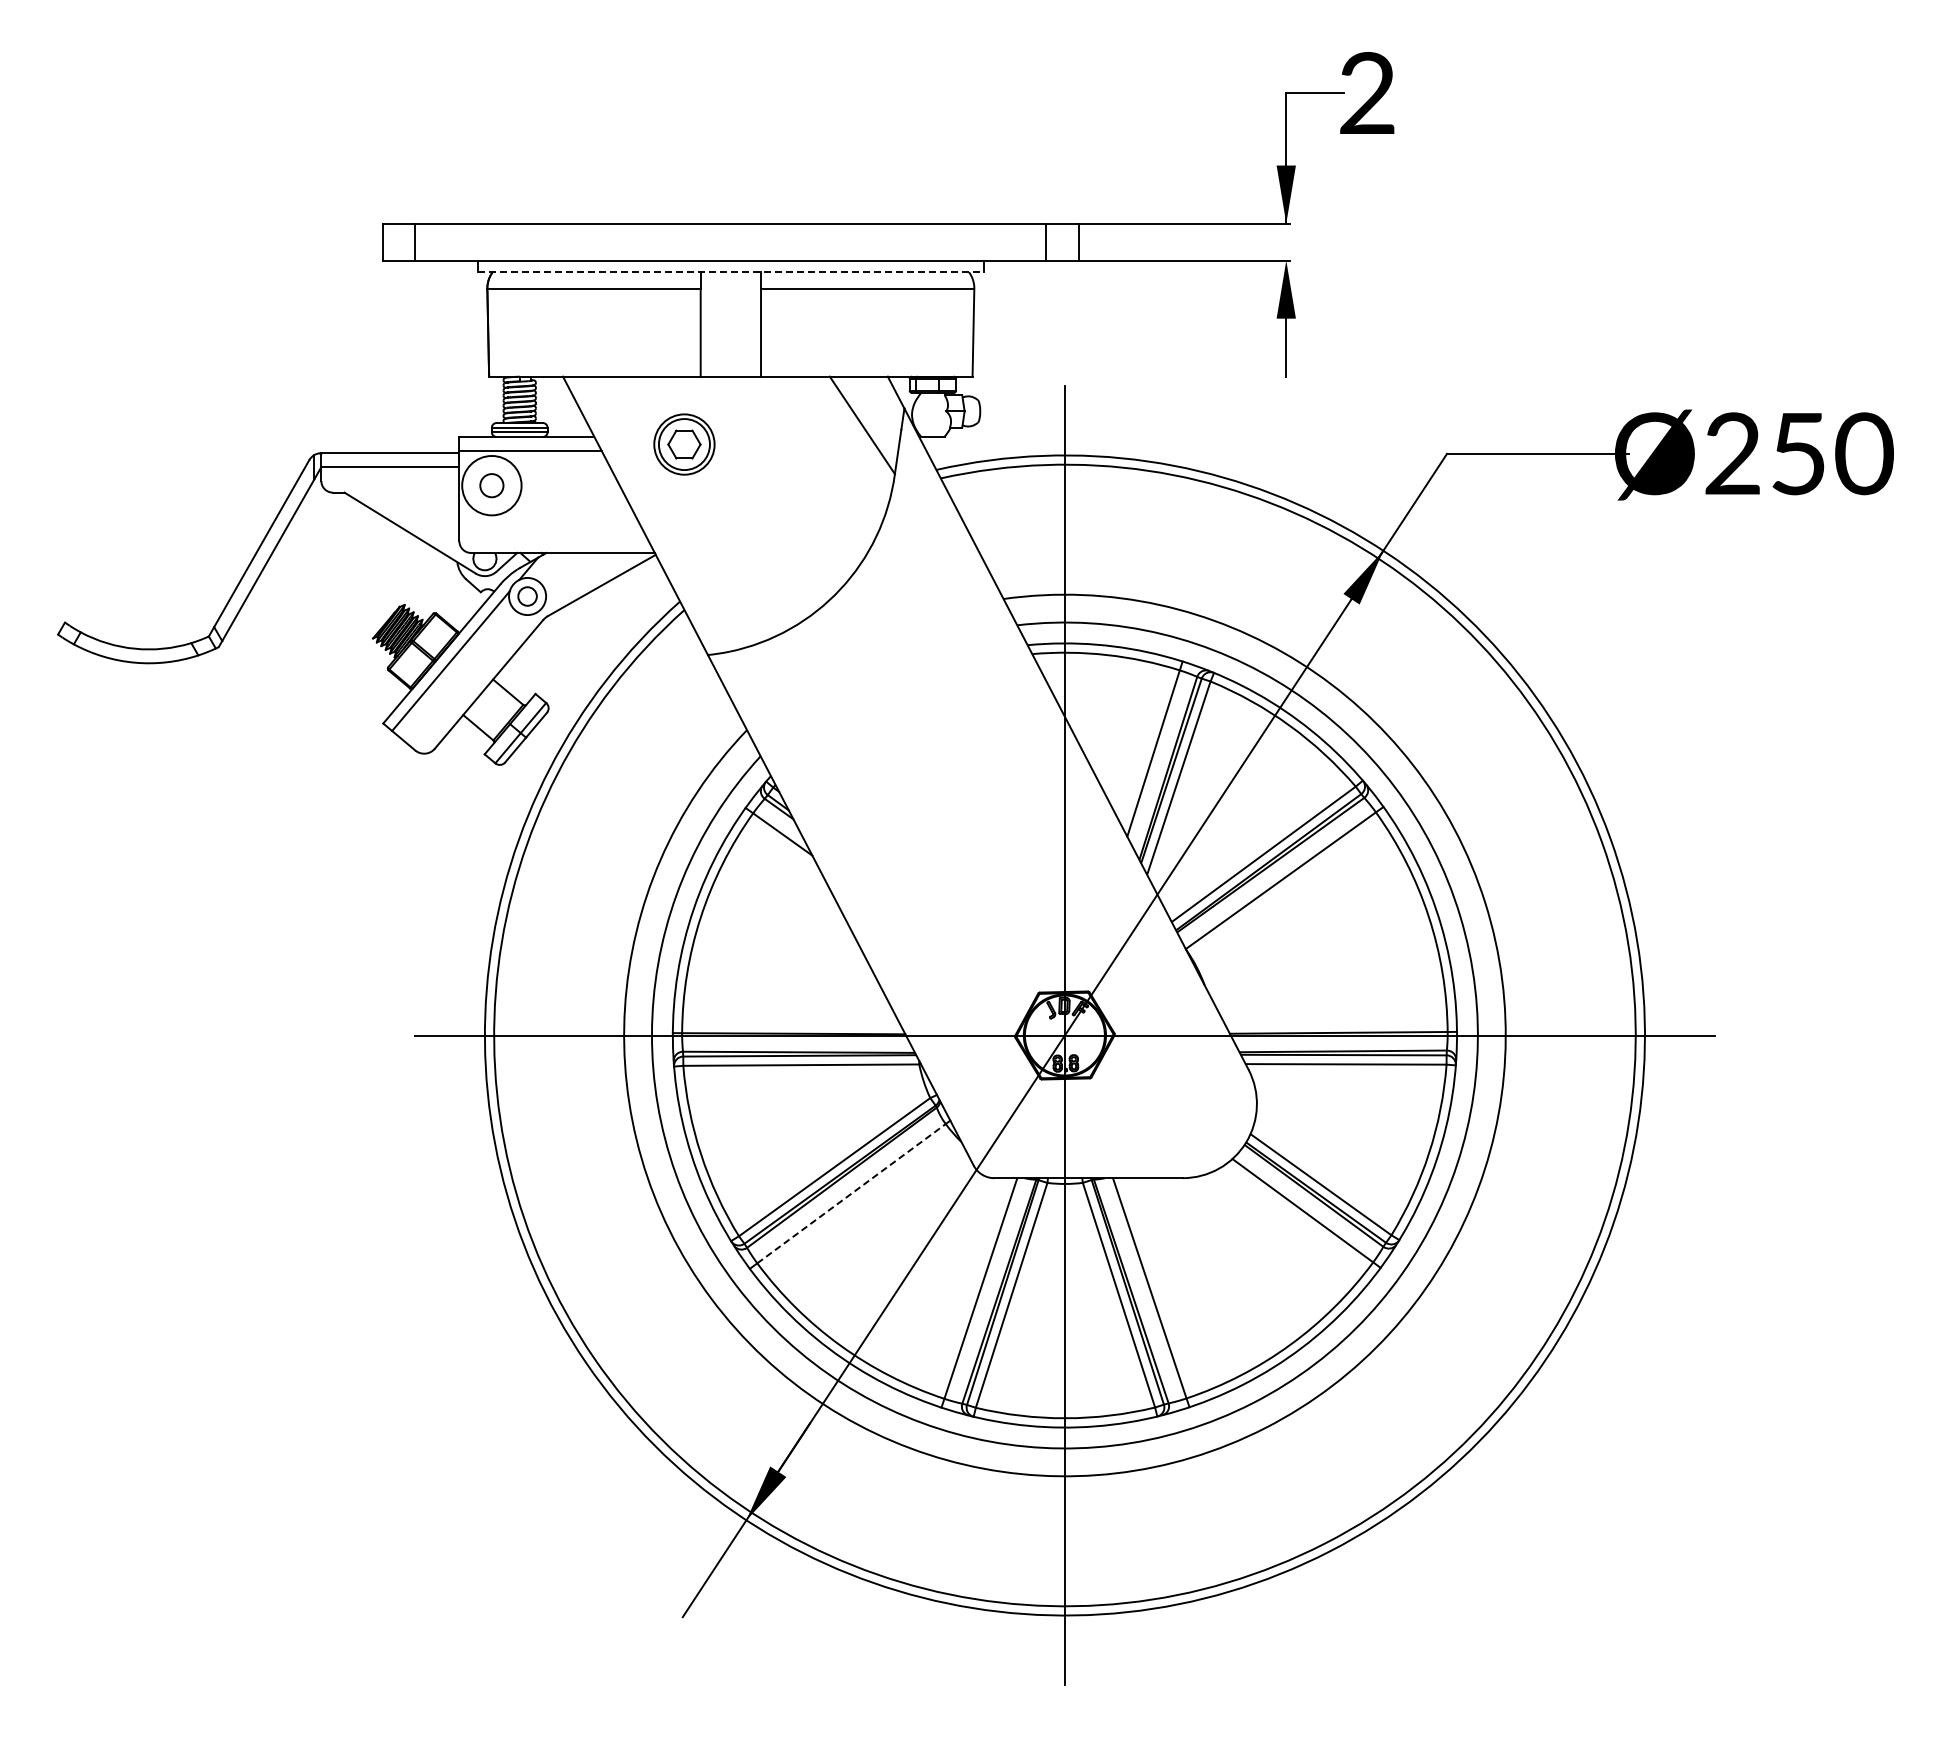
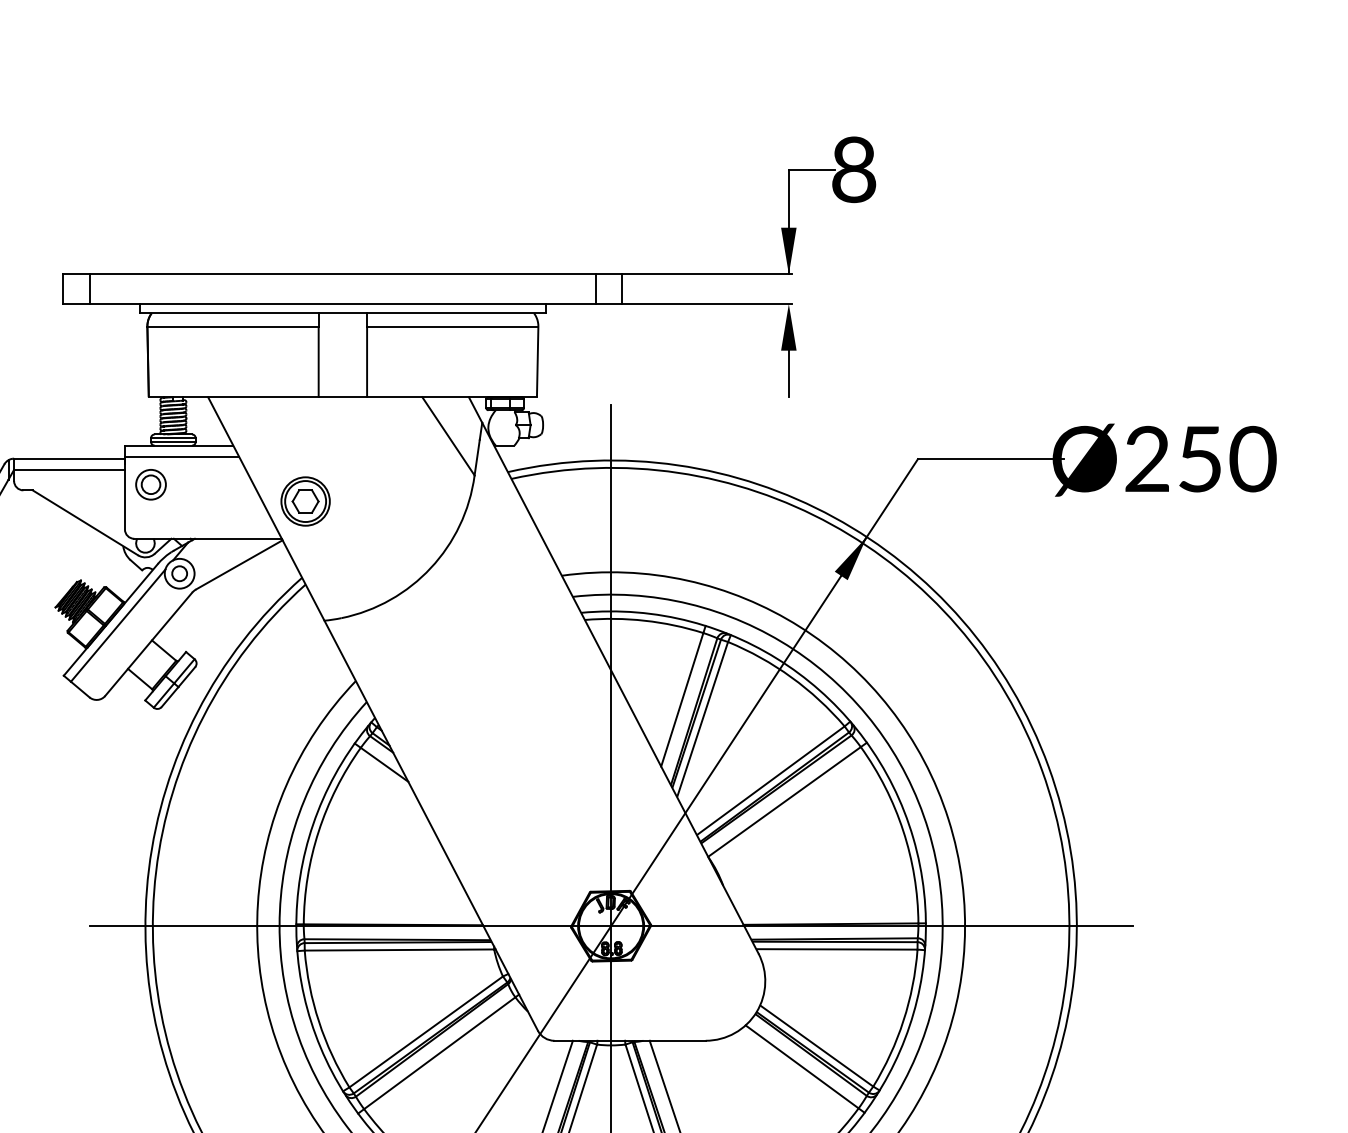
text: (1367, 93) -> (854, 169), 2 -> 8
line: (730, 272) -> (342, 313), dashed -> solid
part: (684, 444) -> (305, 501), moved
circle: (491, 485) -> (150, 484), size x0.62
line: (851, 1193) -> (439, 1053), dashed -> solid

